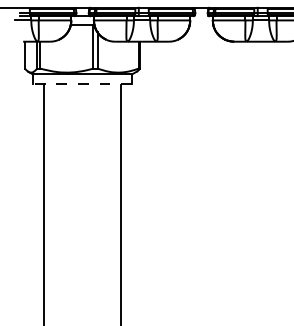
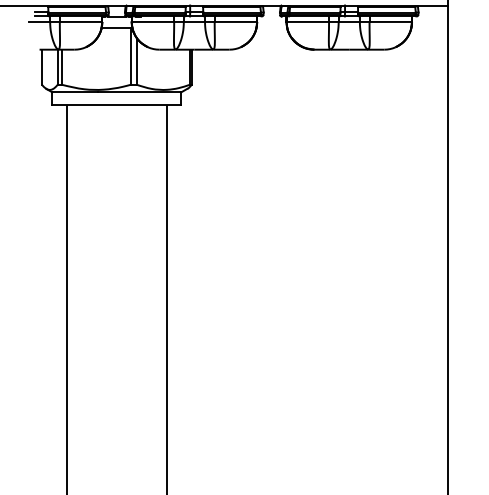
line: (82, 83) -> (116, 104), dashed -> solid

